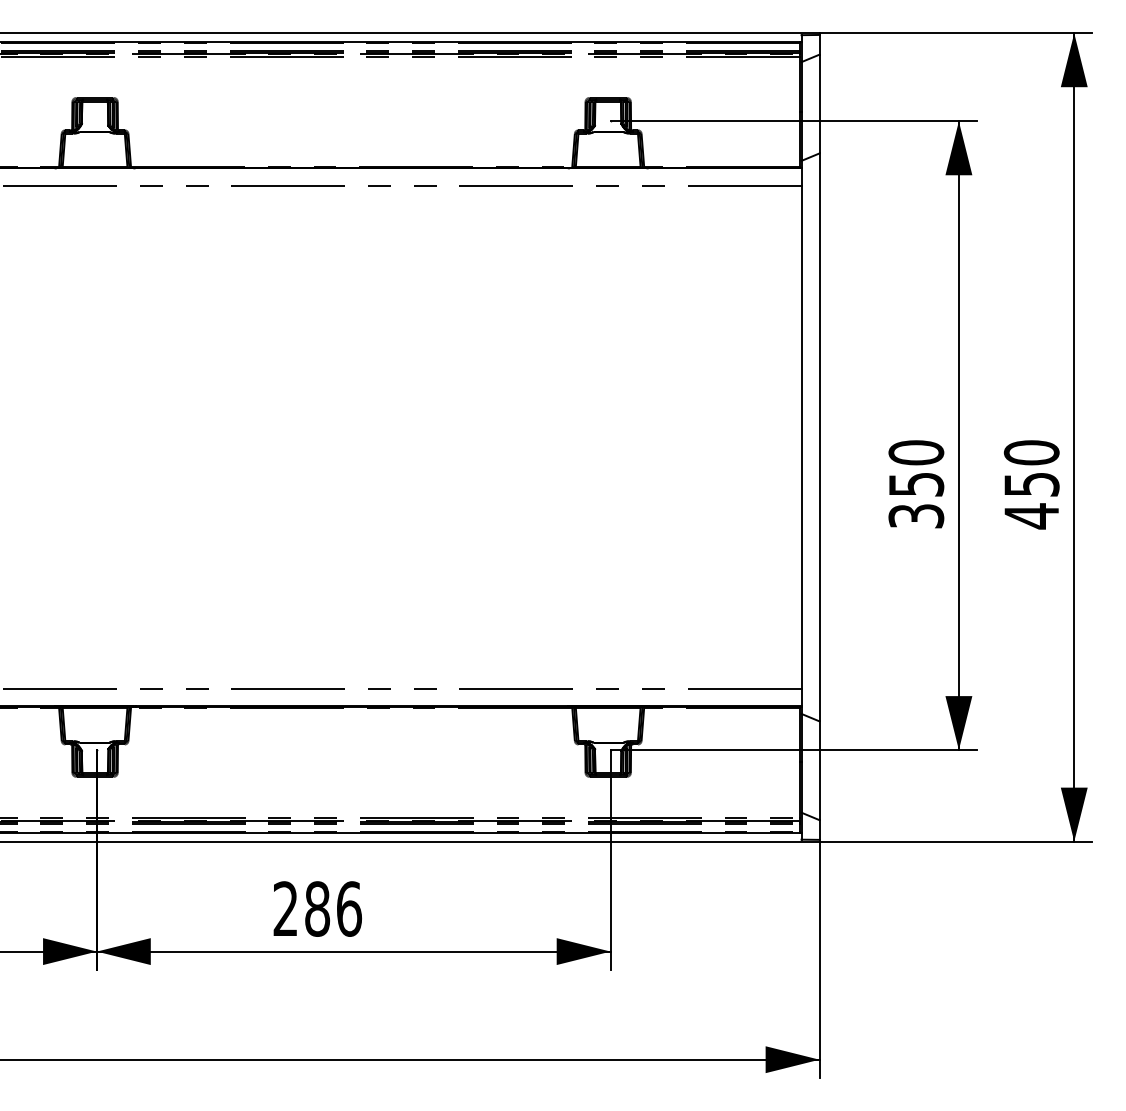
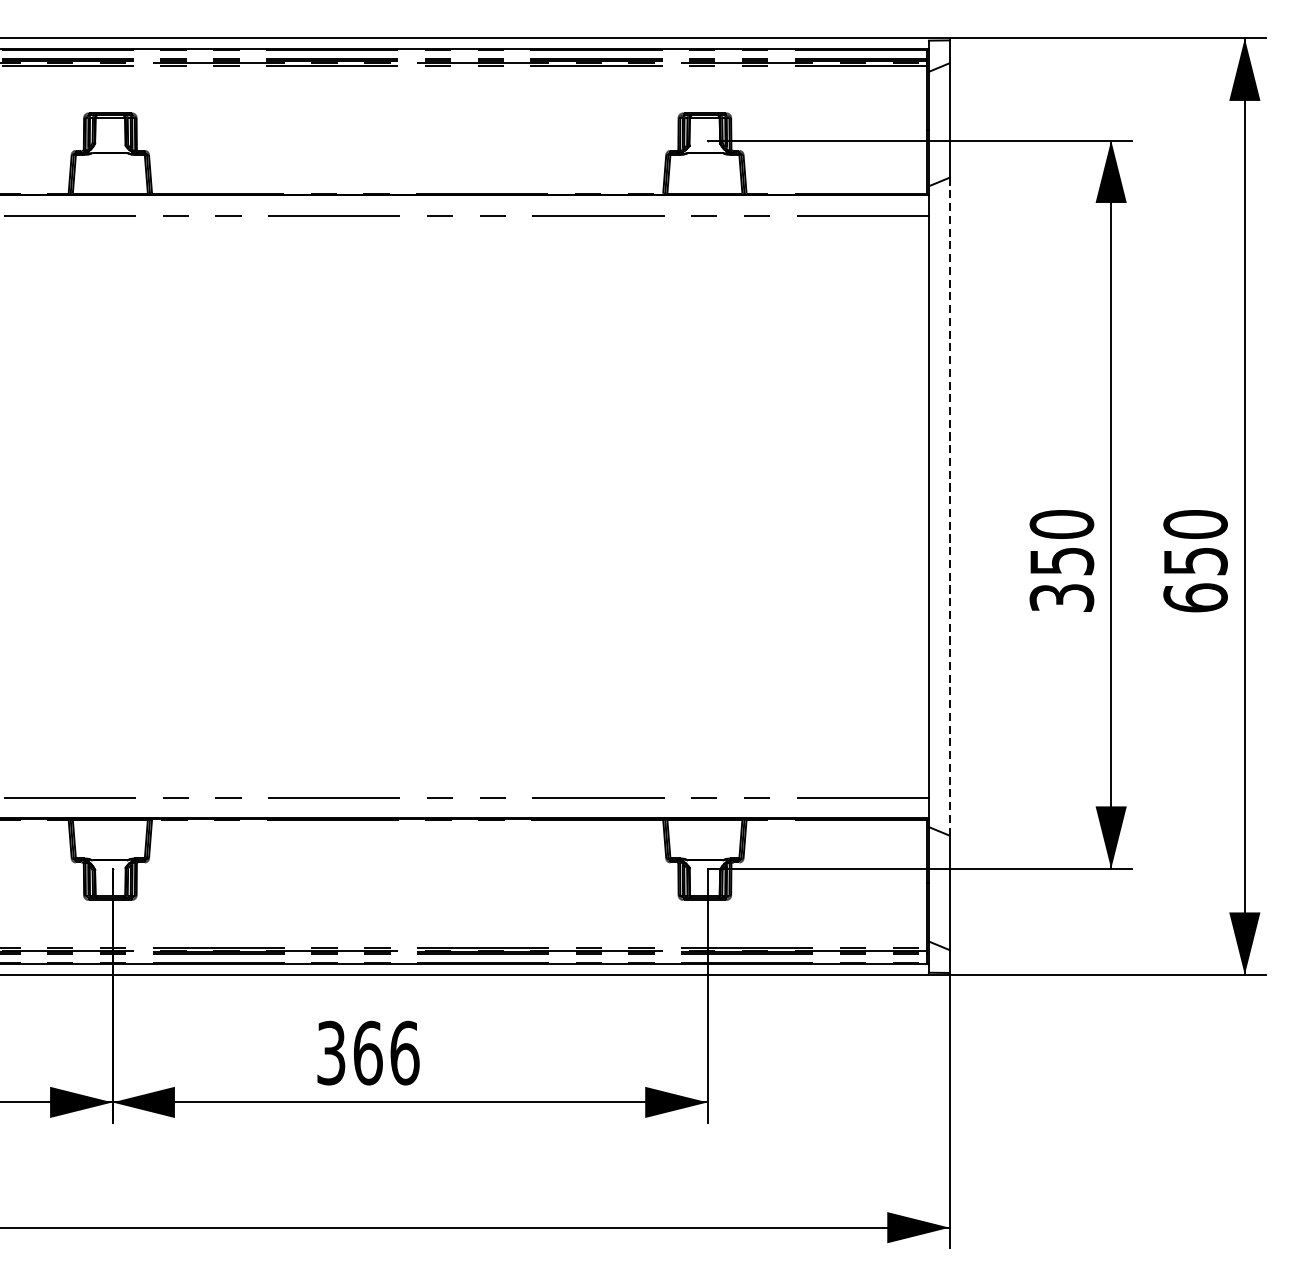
line: (819, 437) -> (949, 506), solid -> dashed
text: (1031, 516) -> (1195, 598), 450 -> 650
text: (301, 908) -> (349, 1052), 286 -> 366

